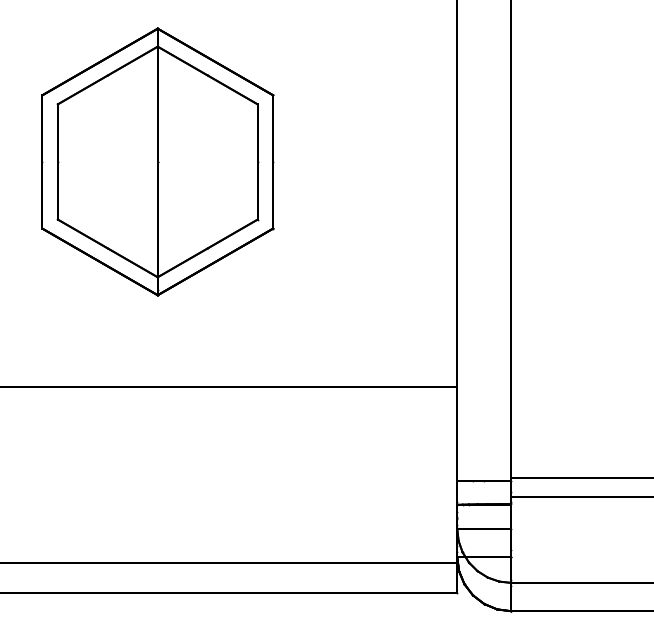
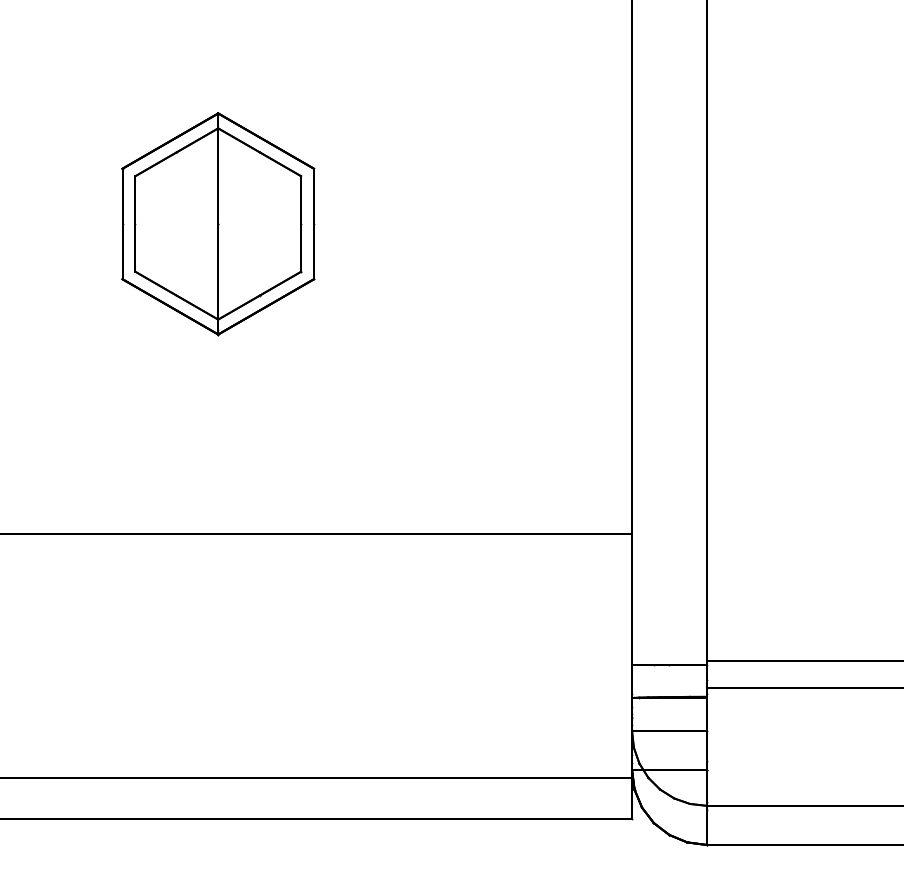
part: (158, 161) -> (218, 223), size x0.6

